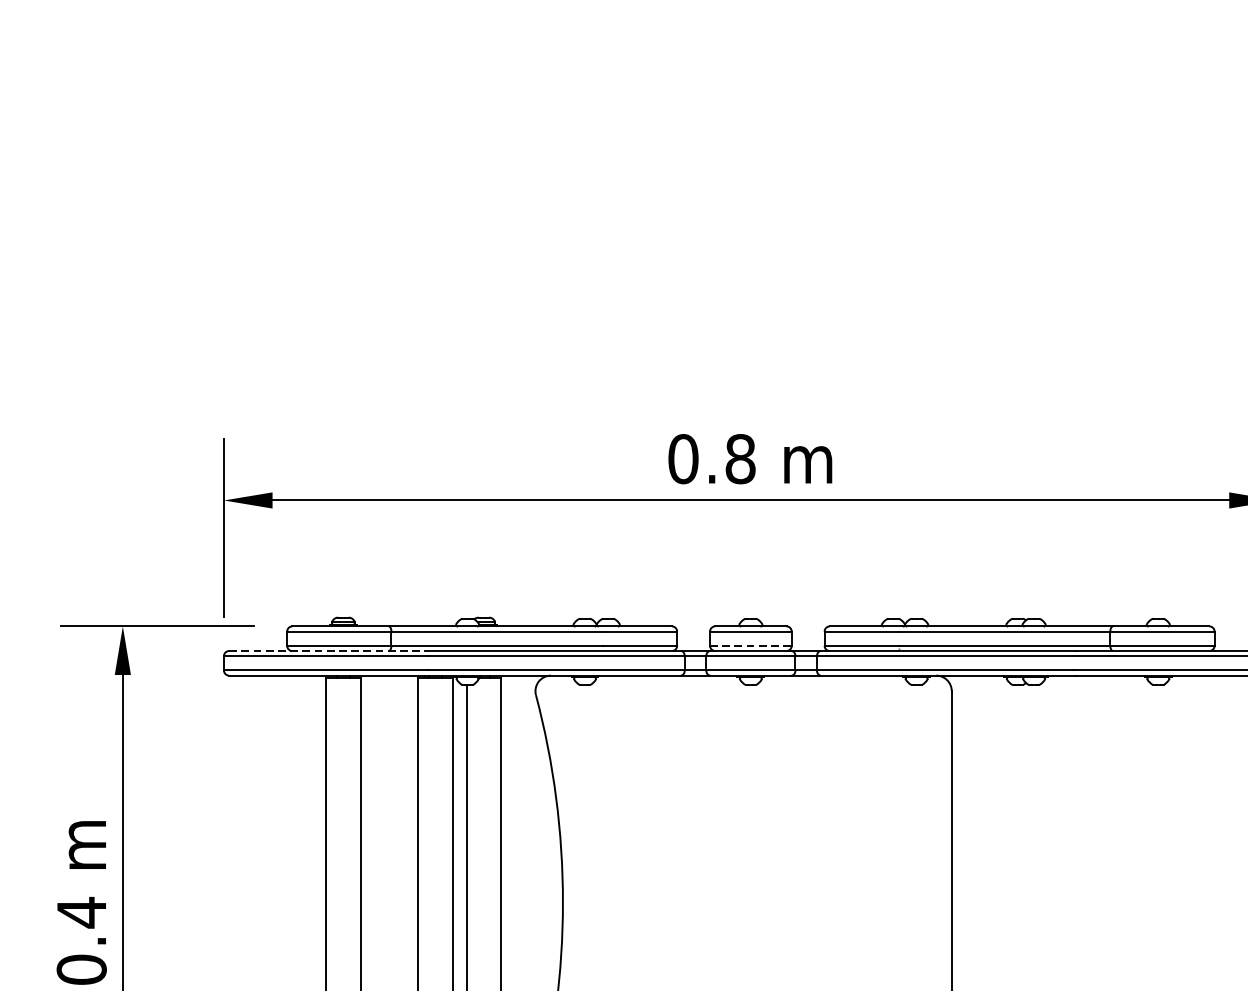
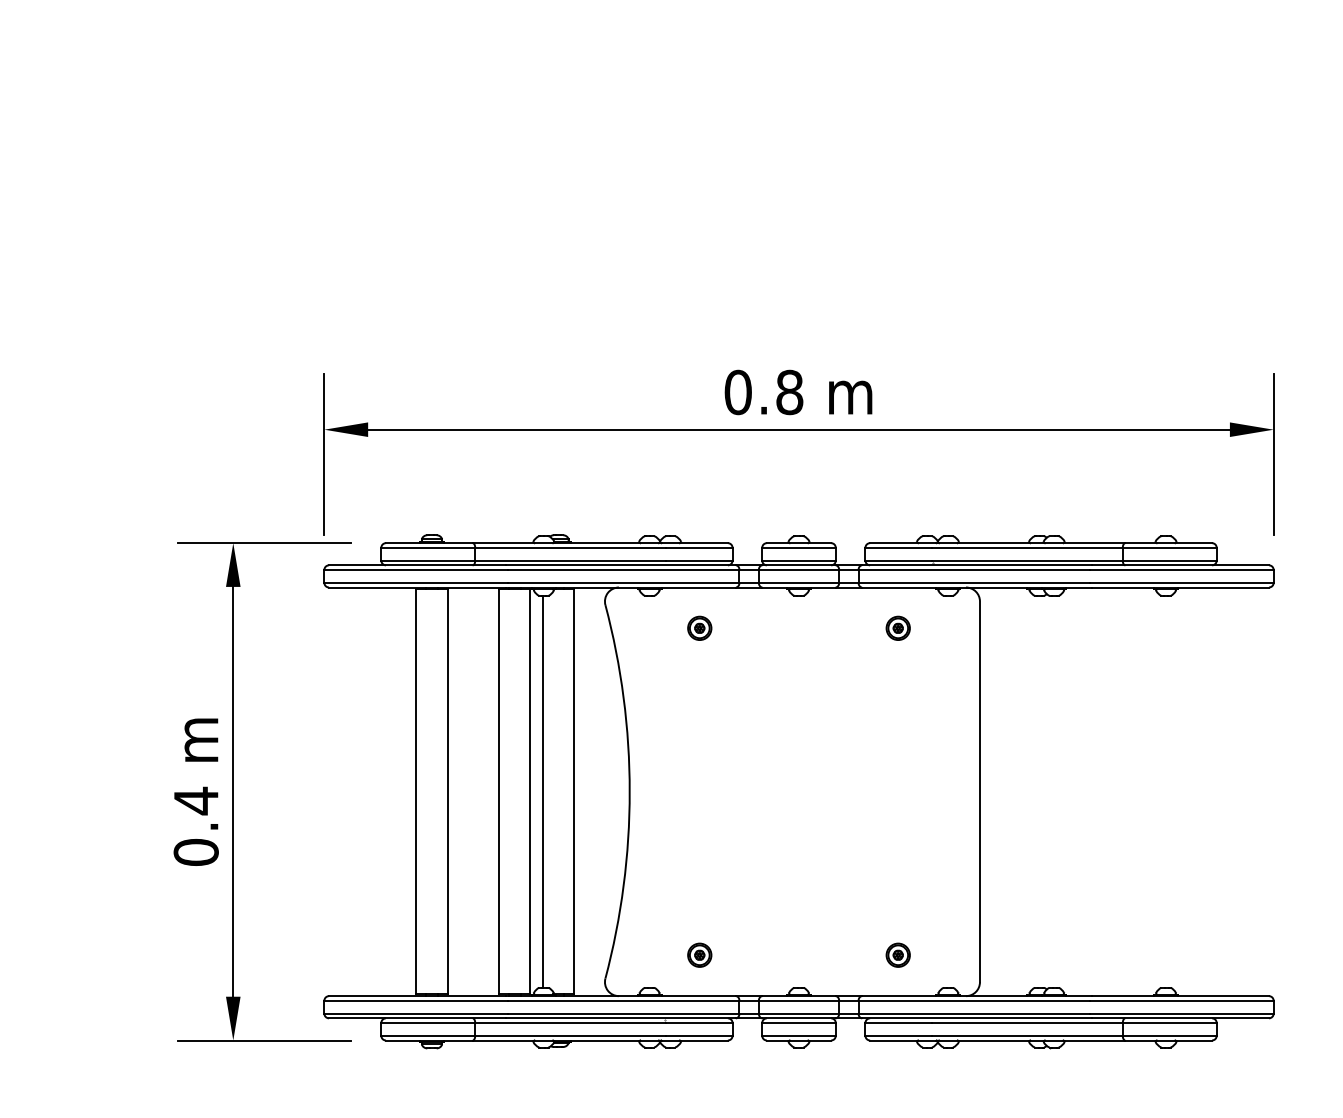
line: (751, 645) -> (799, 560), dashed -> solid
line: (327, 651) -> (417, 565), dashed -> solid
part: (640, 720) -> (699, 627), added
part: (860, 720) -> (897, 627), added

